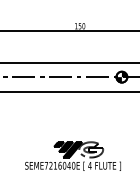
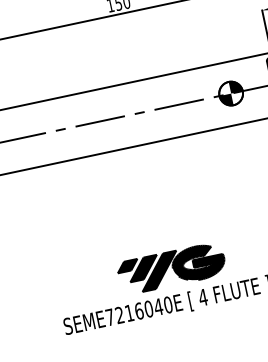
fill: (91, 149) -> (199, 262), added

